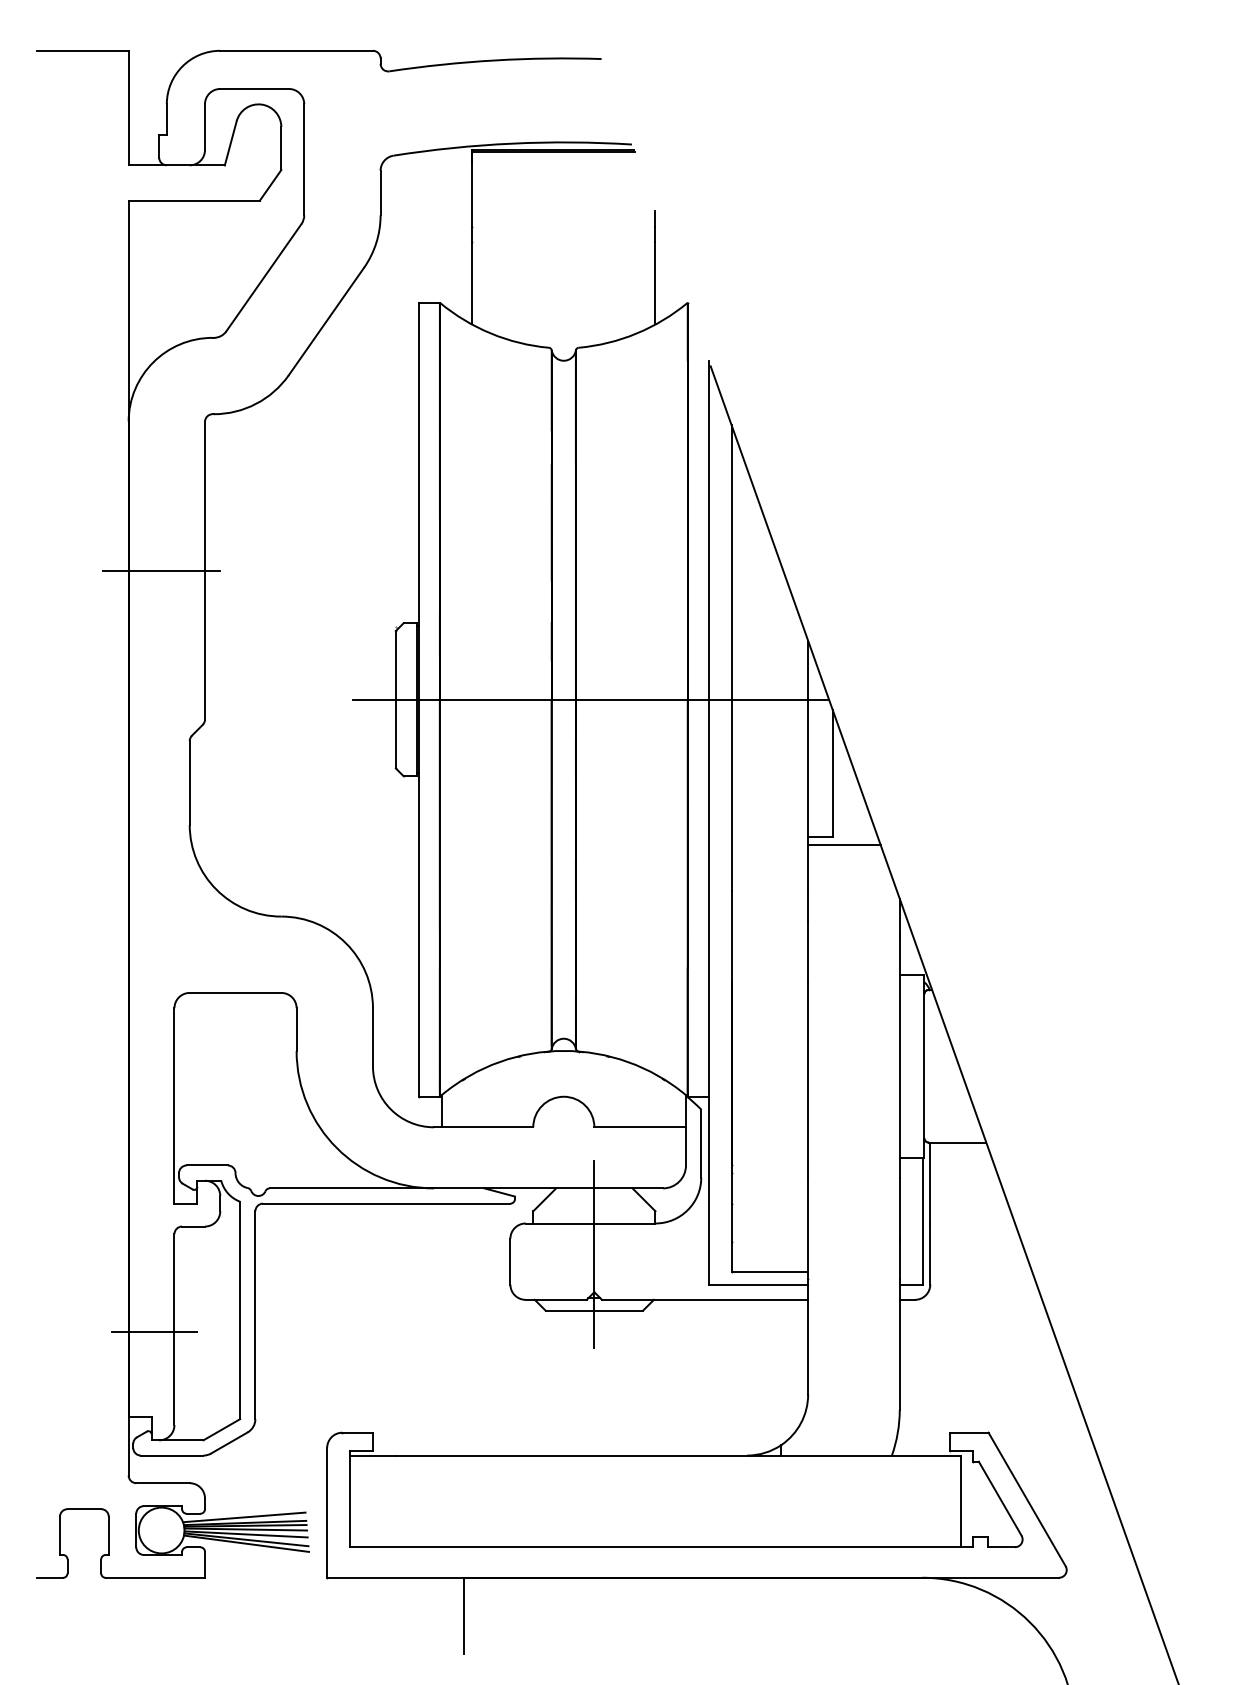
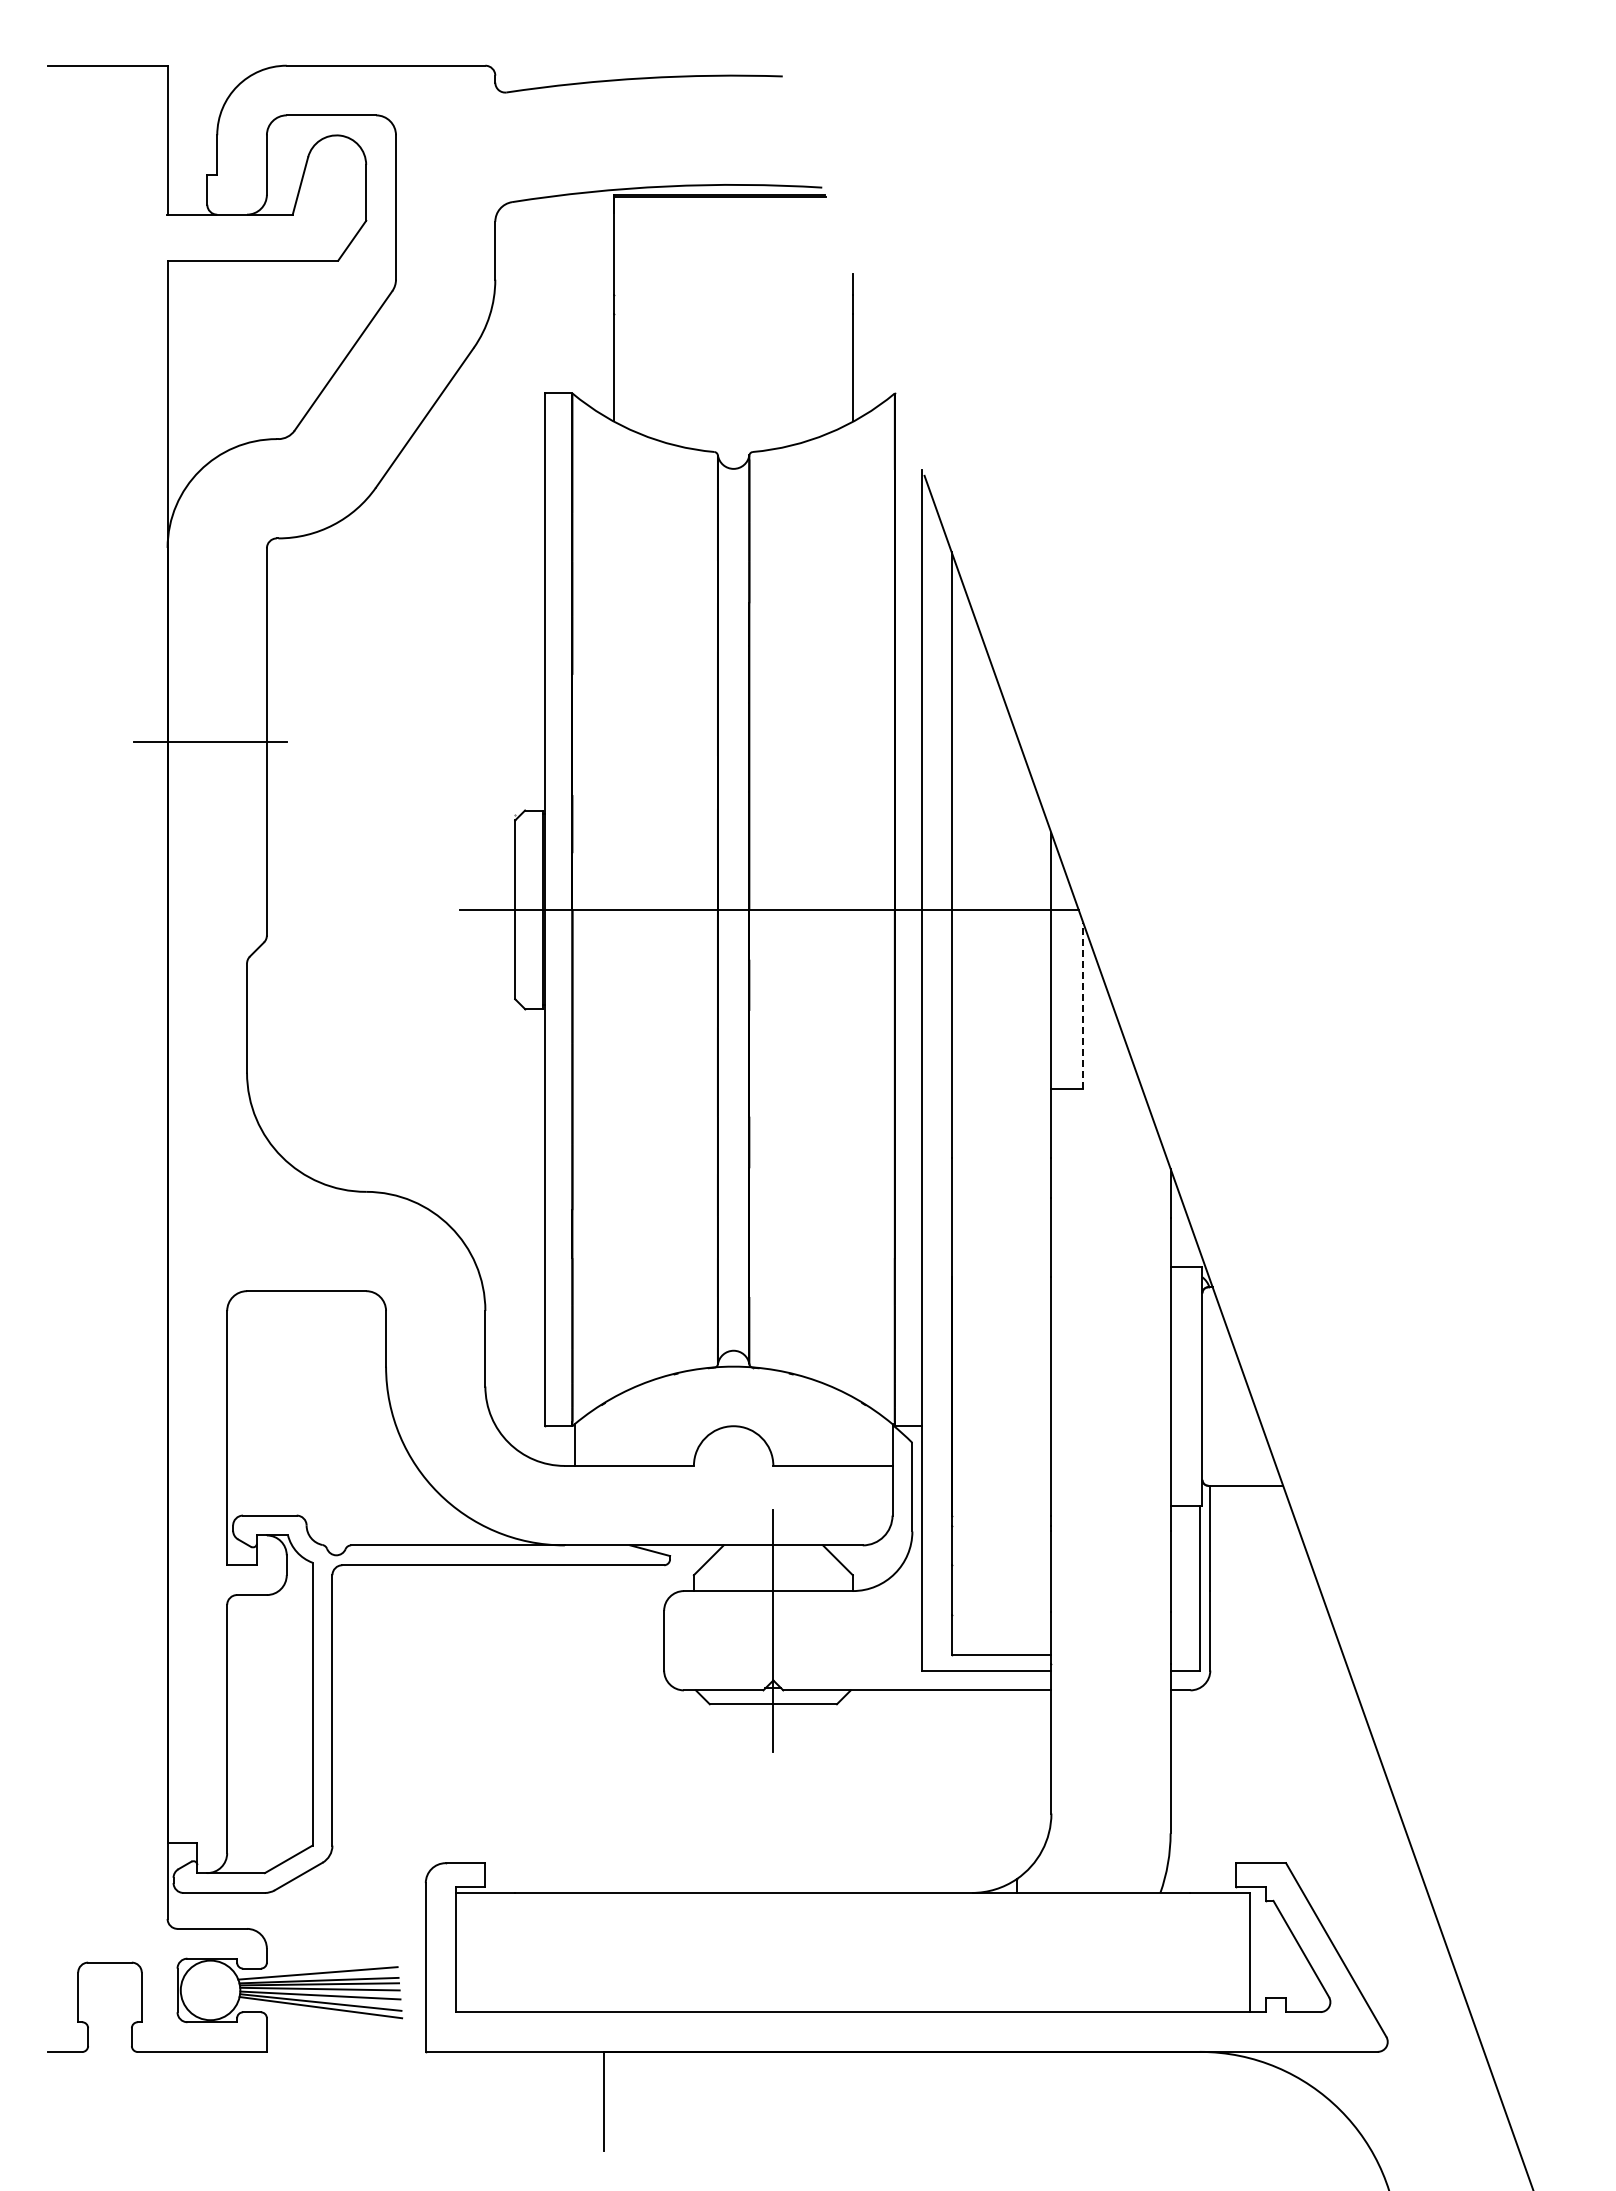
line: (832, 773) -> (1083, 1005), solid -> dashed
line: (844, 844) -> (1098, 1098), removed
line: (153, 1332) -> (200, 1732), removed

